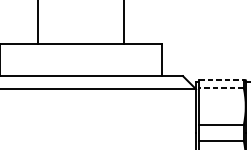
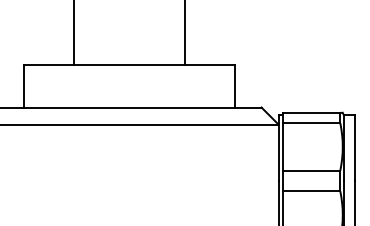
line: (221, 80) -> (311, 112), dashed -> solid
line: (221, 88) -> (311, 123), dashed -> solid

